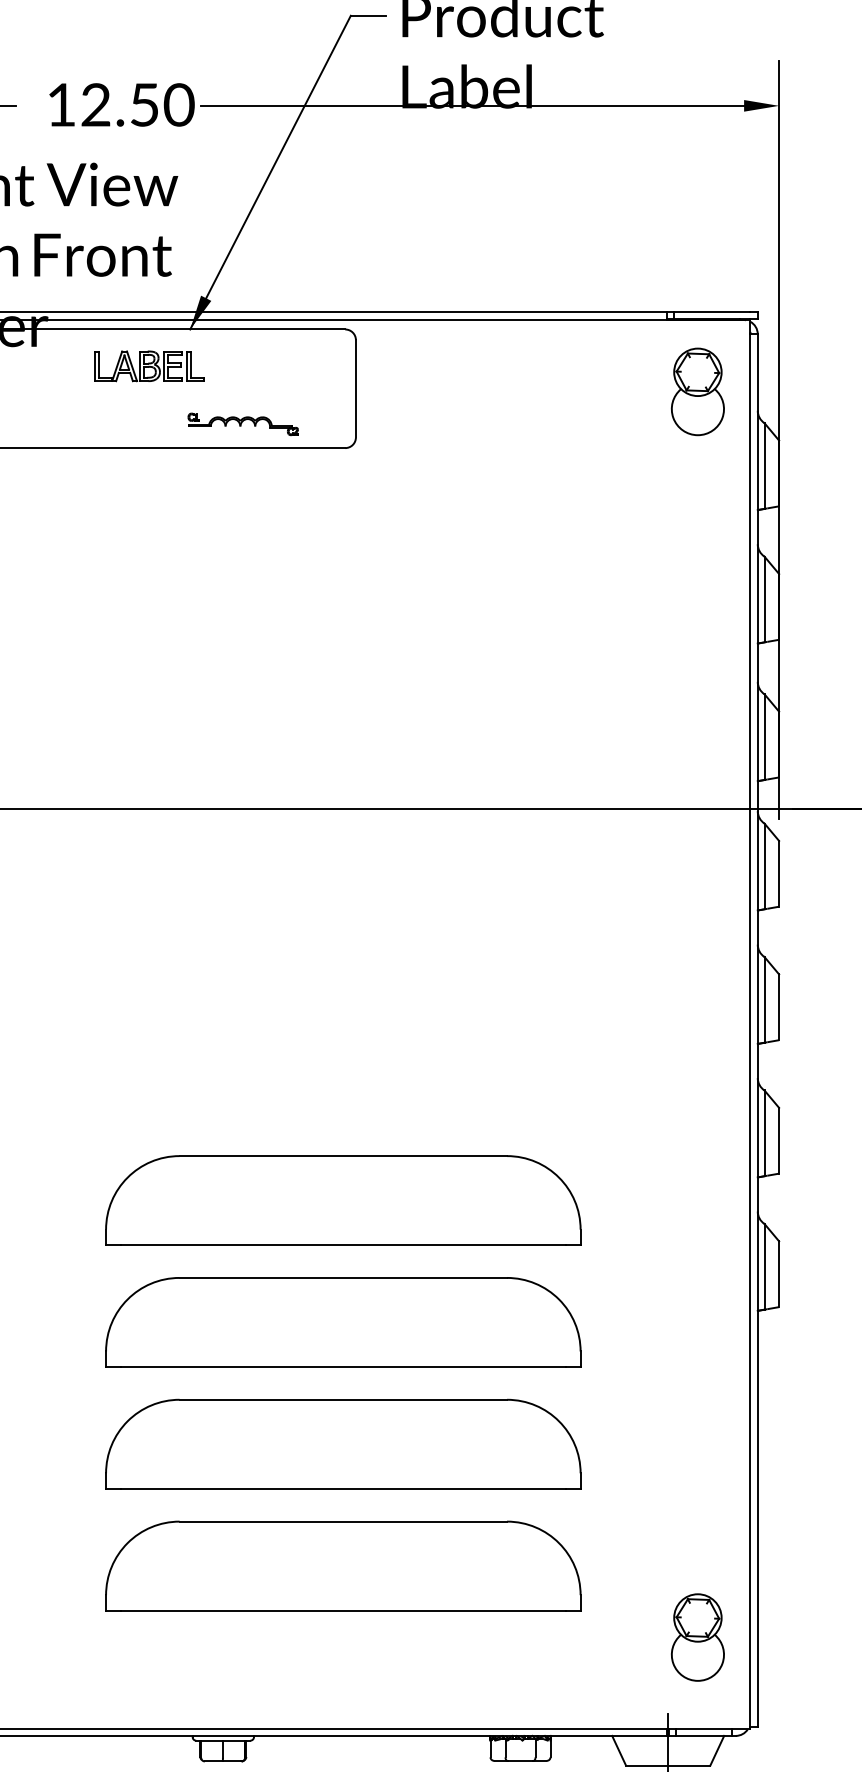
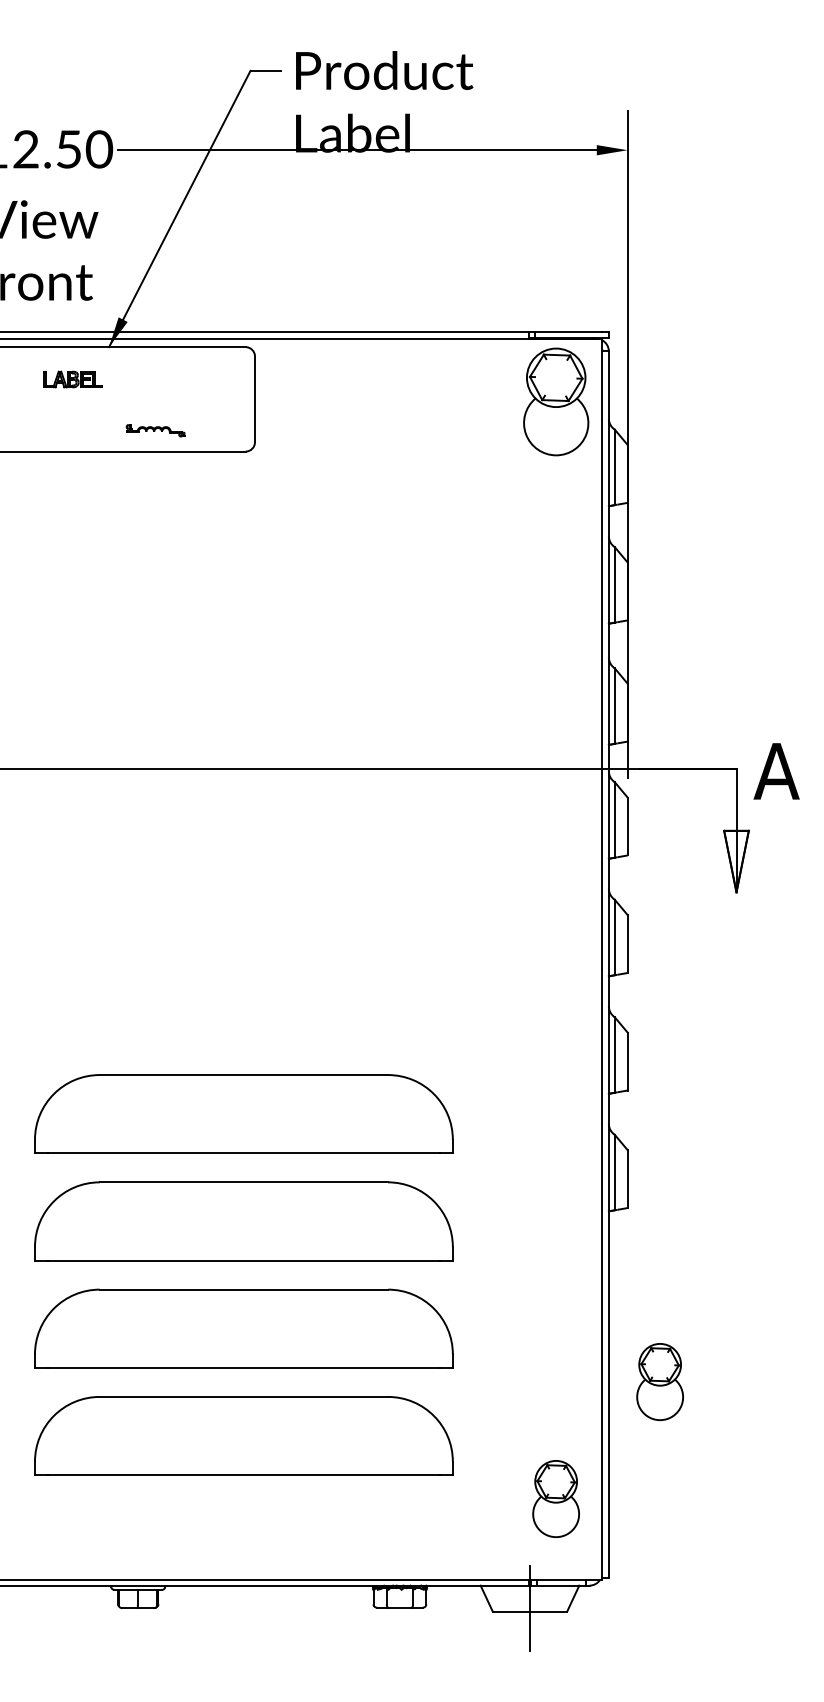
part: (148, 366) -> (72, 379), size x0.6
part: (697, 392) -> (555, 402), size x1.4
part: (242, 424) -> (155, 430), size x0.6
part: (815, 1505) -> (659, 1382), added

